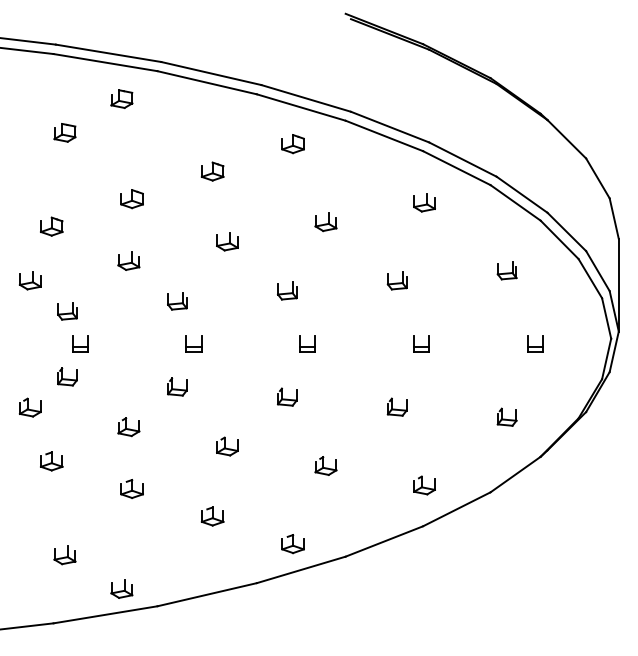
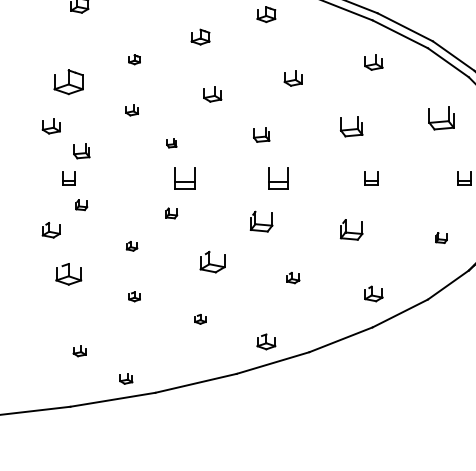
part: (131, 199) -> (134, 59), size x0.6
part: (51, 226) -> (68, 82), size x1.6
part: (128, 260) -> (131, 109), size x0.7
part: (506, 270) -> (440, 118), size x1.6
part: (396, 280) -> (350, 126), size x1.4
part: (177, 301) -> (171, 143), size x0.6
part: (80, 343) -> (69, 177), moved
part: (193, 343) -> (184, 177), size x1.6
part: (307, 343) -> (278, 177), size x1.6
part: (67, 376) -> (81, 204), size x0.7
part: (177, 386) -> (171, 212), size x0.7
part: (287, 396) -> (261, 221), size x1.4
part: (396, 406) -> (350, 229), size x1.4
part: (506, 416) -> (440, 237), size x0.7
part: (128, 427) -> (131, 246), size x0.6
part: (227, 446) -> (212, 262), size x1.4
part: (51, 461) -> (68, 274), size x1.4
part: (325, 465) -> (292, 277), size x0.7
part: (131, 488) -> (134, 296), size x0.6
part: (212, 516) -> (200, 319), size x0.6
part: (64, 555) -> (79, 351), size x0.7
part: (121, 588) -> (125, 378), size x0.7

